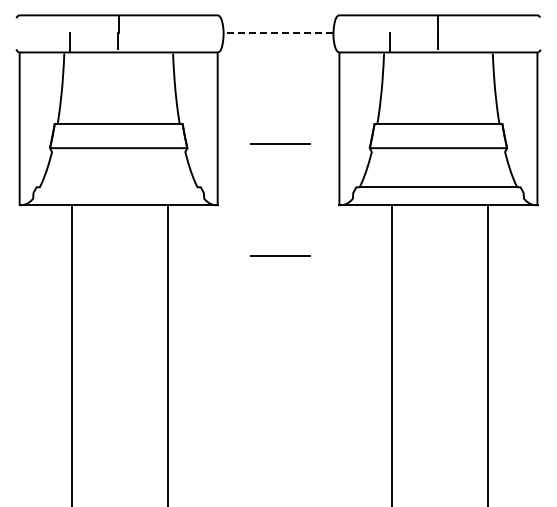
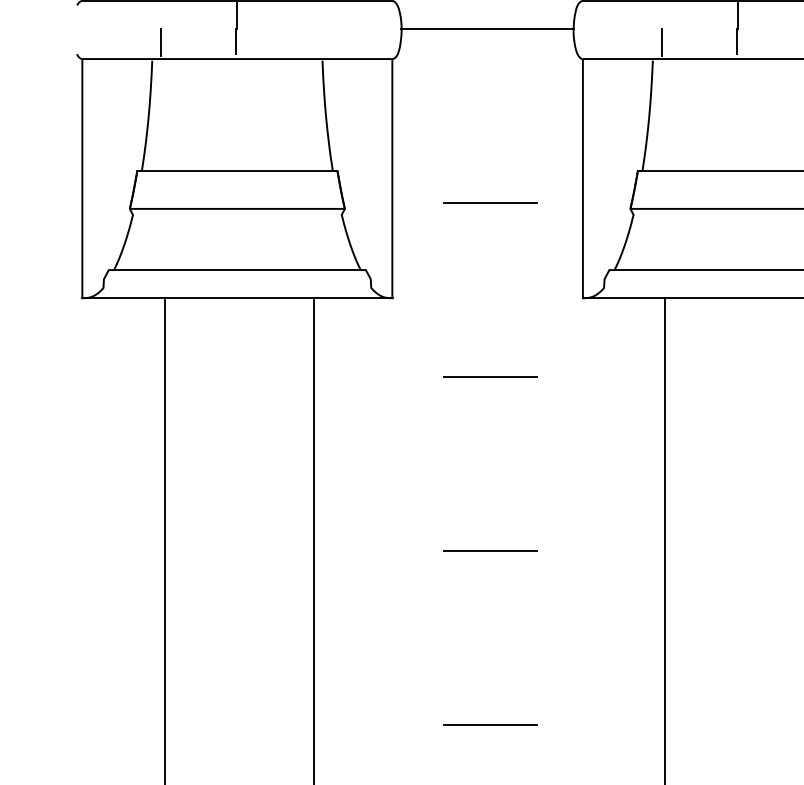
line: (277, 33) -> (485, 29), dashed -> solid
line: (119, 187) -> (238, 270), added
line: (280, 366) -> (490, 550), added
line: (280, 477) -> (490, 724), added

